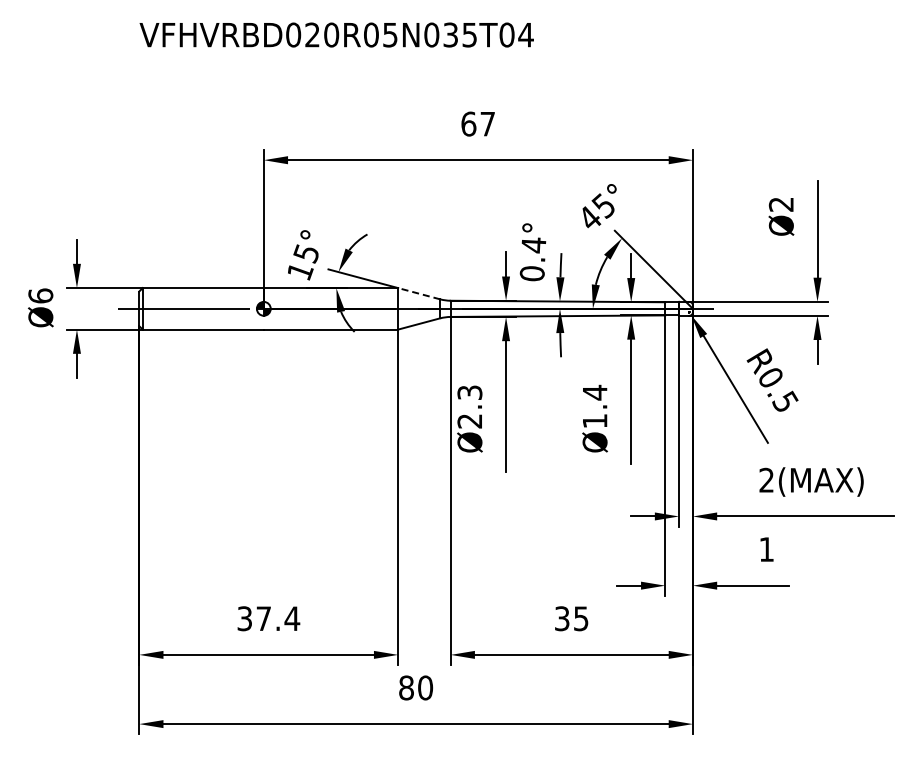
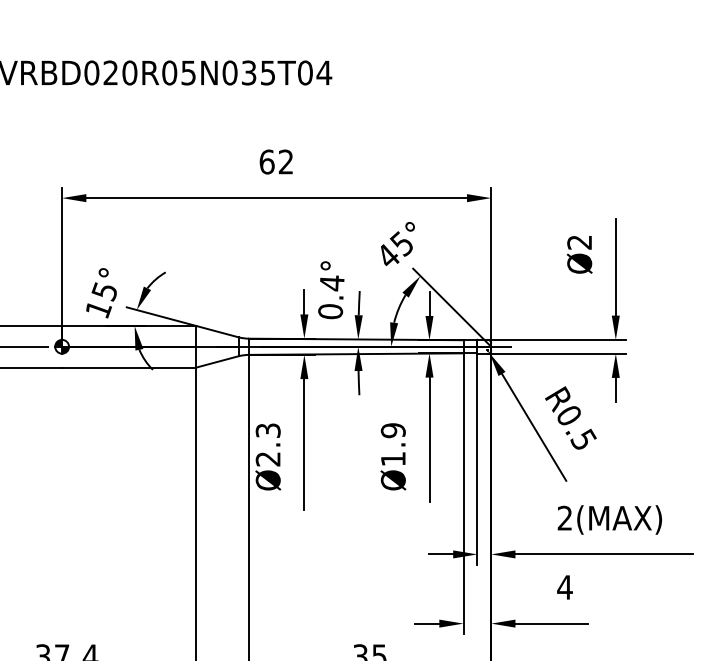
text: (487, 123) -> (285, 161), 67 -> 62
line: (419, 293) -> (217, 331), dashed -> solid
text: (594, 392) -> (392, 430), Ø1.4 -> Ø1.9
text: (766, 549) -> (564, 587), 1 -> 4

